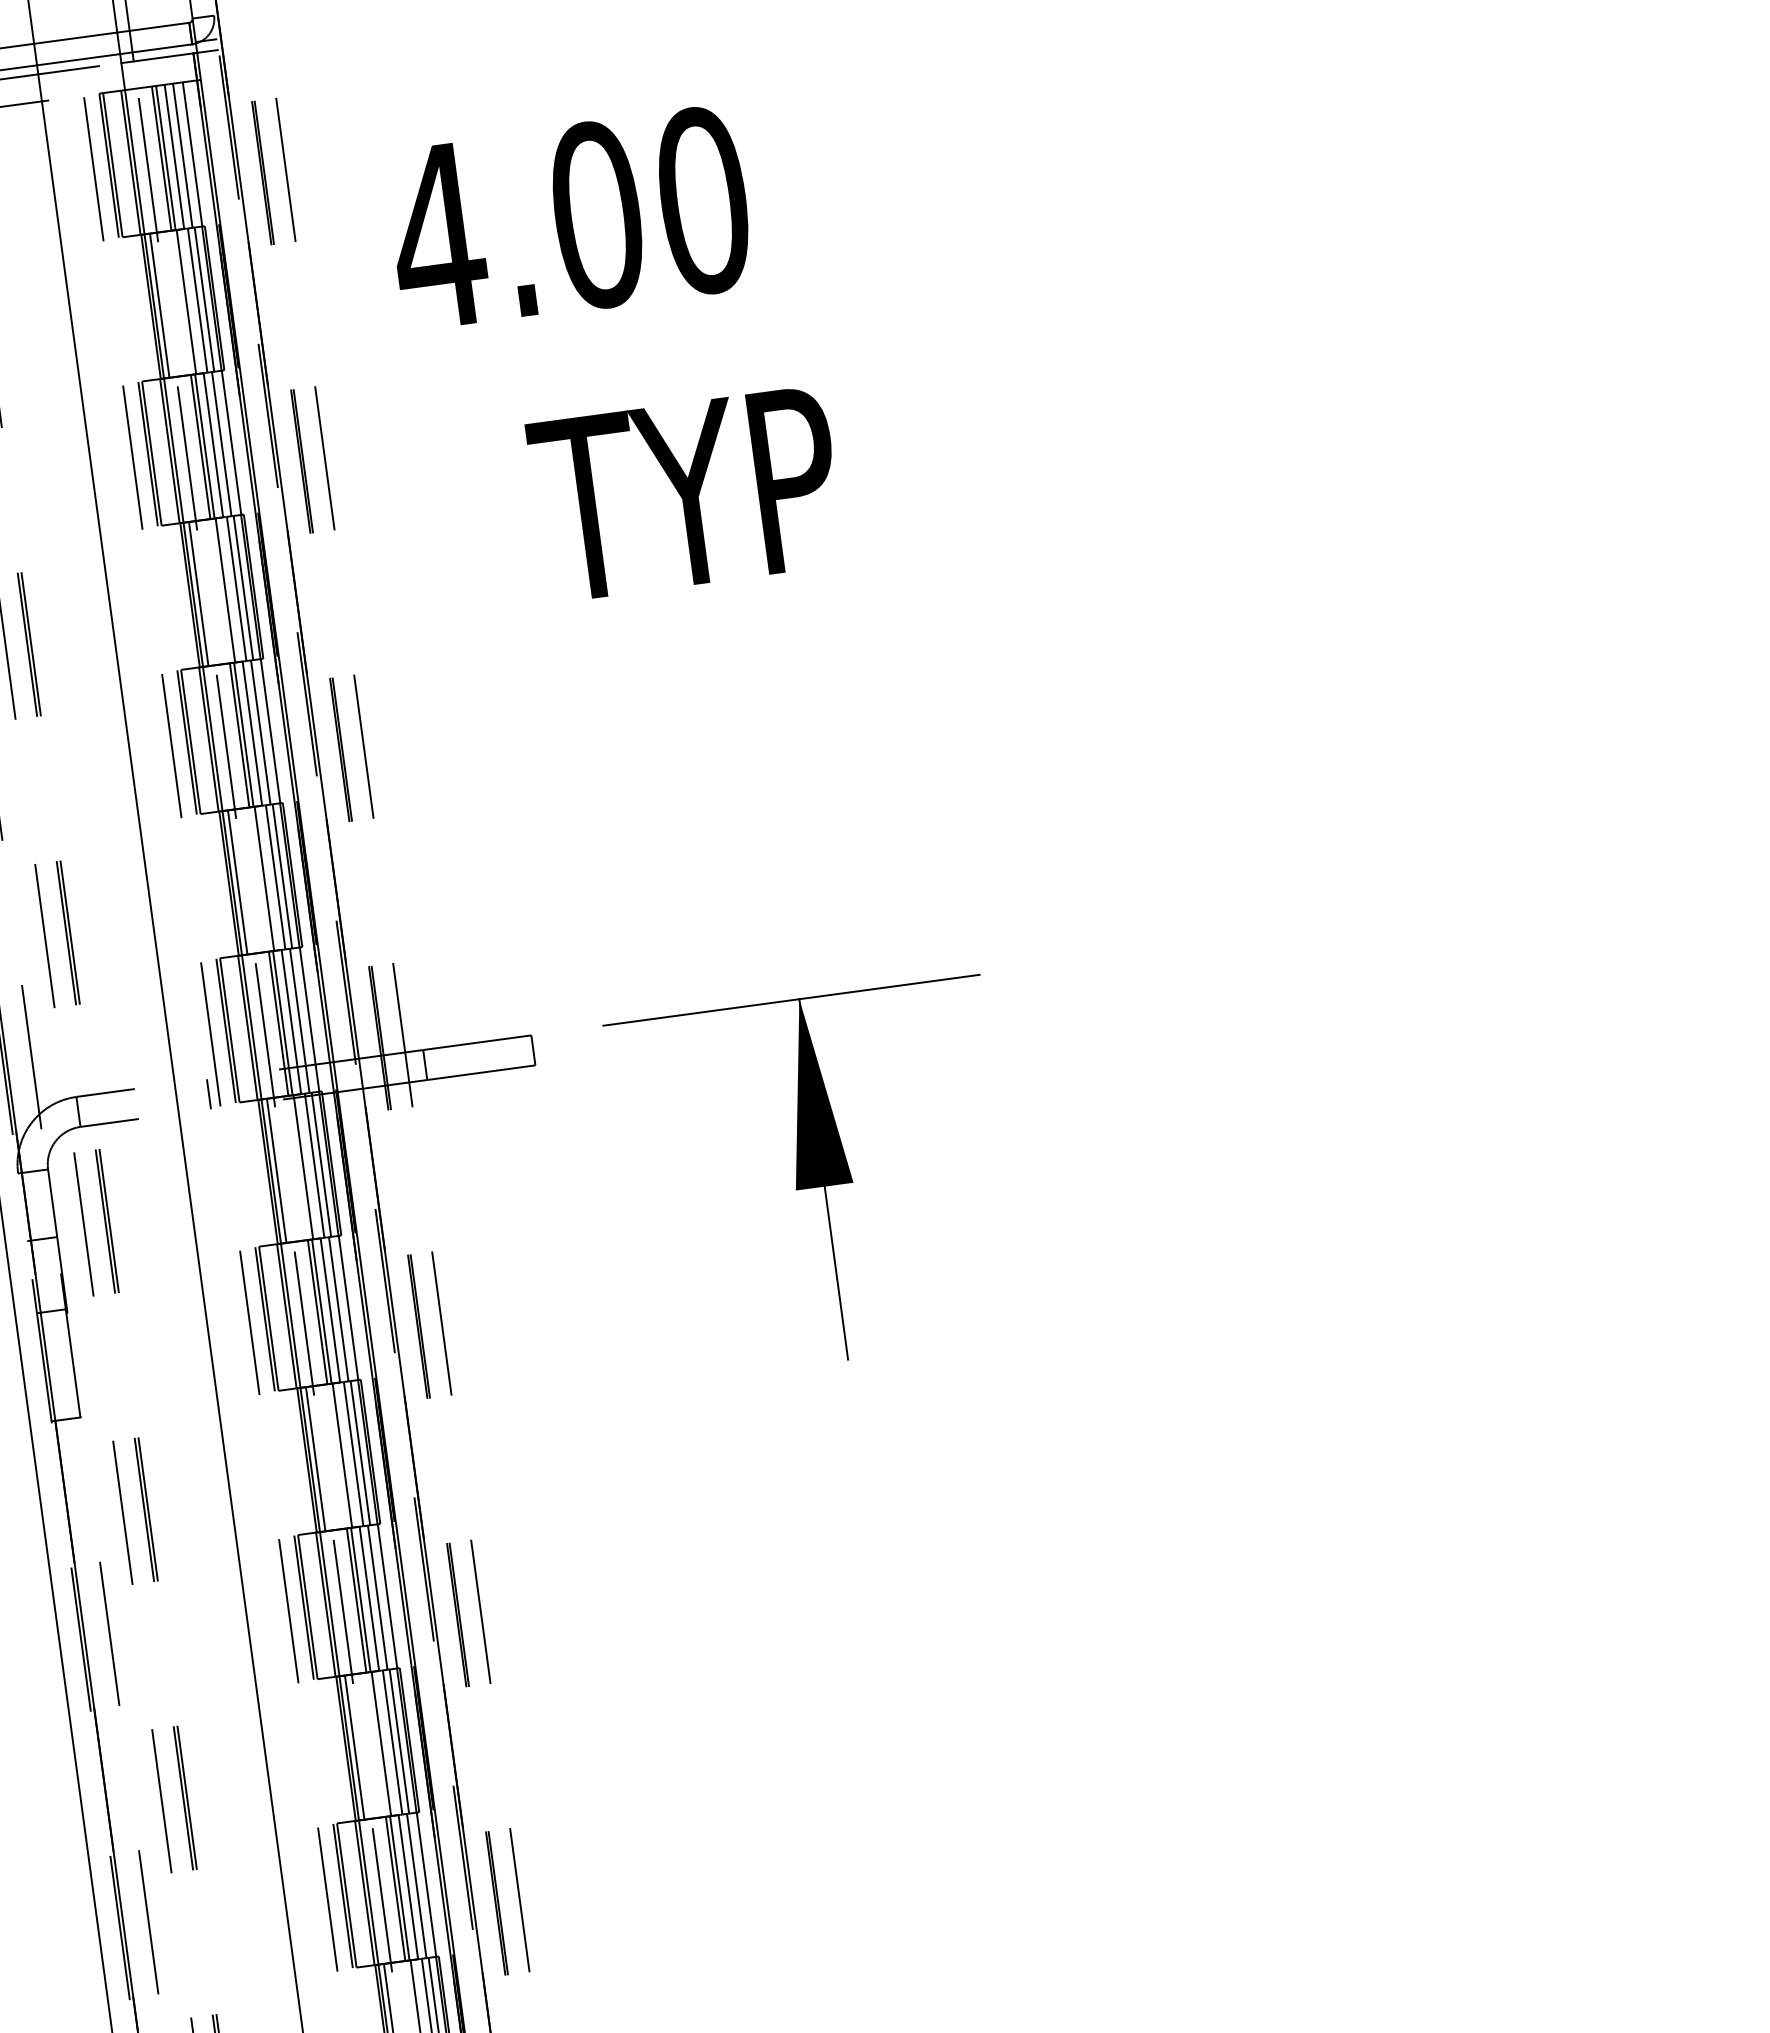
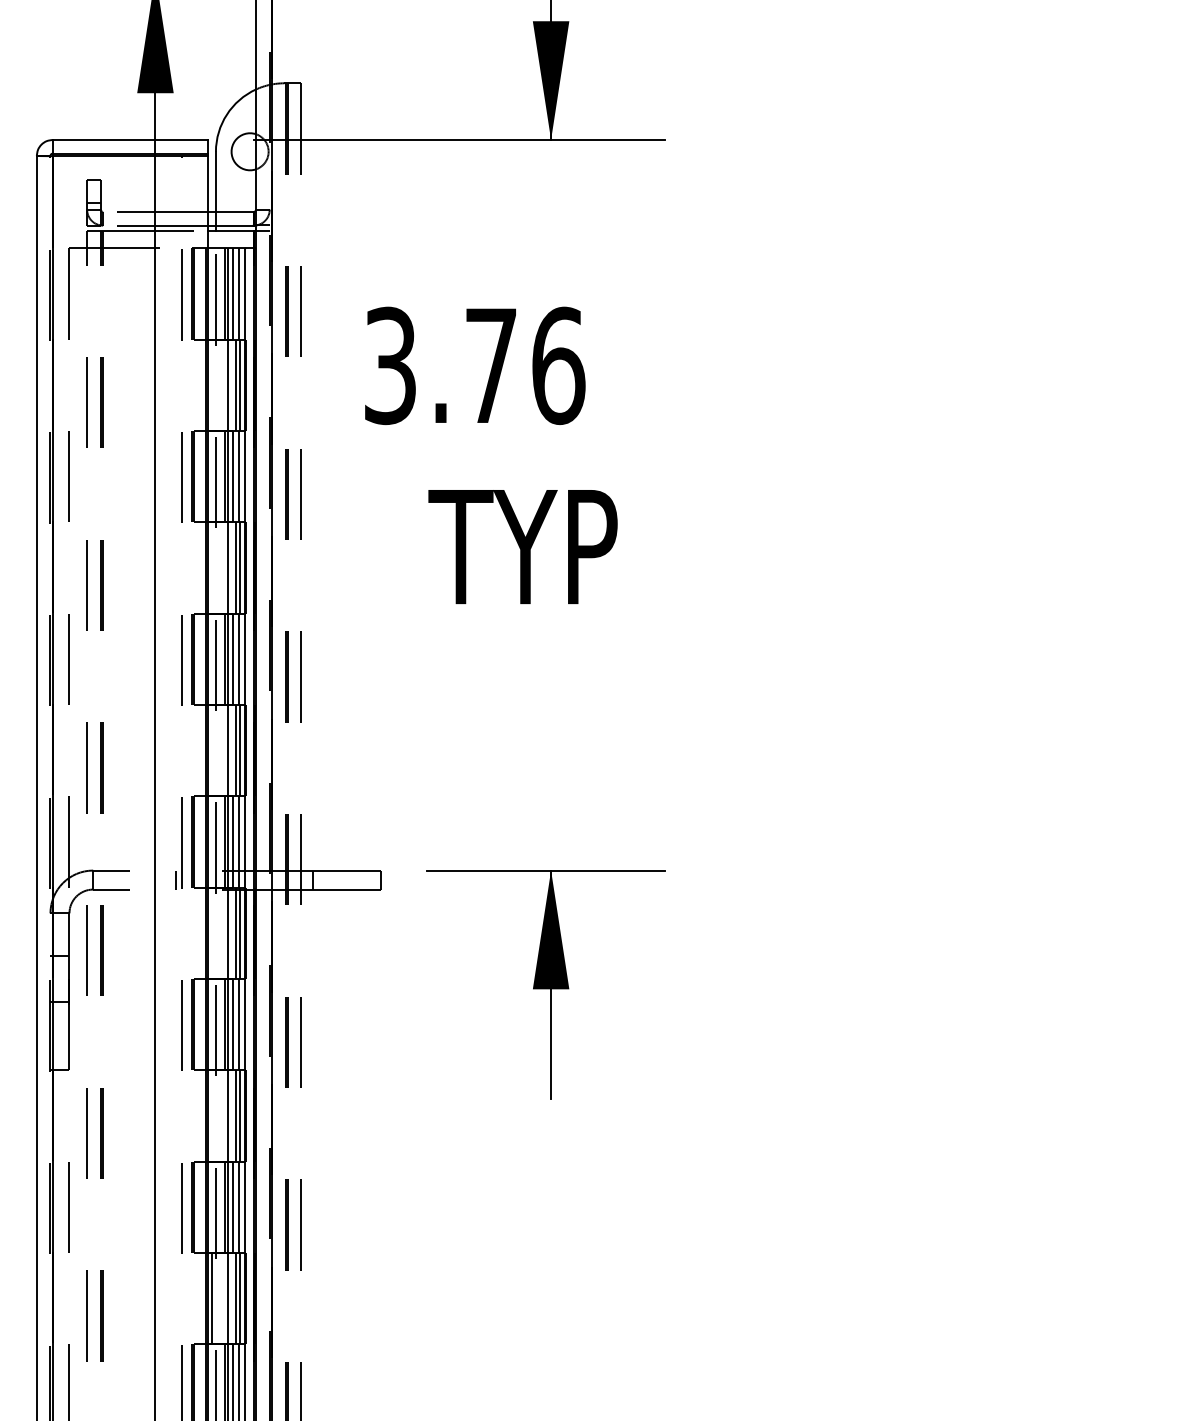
text: (569, 218) -> (473, 365), 4.00 -> 3.76
line: (159, 305) -> (211, 385), removed
line: (198, 593) -> (211, 567), removed
line: (237, 882) -> (211, 750), removed
line: (276, 1171) -> (211, 933), removed
line: (315, 1458) -> (211, 1115), removed

